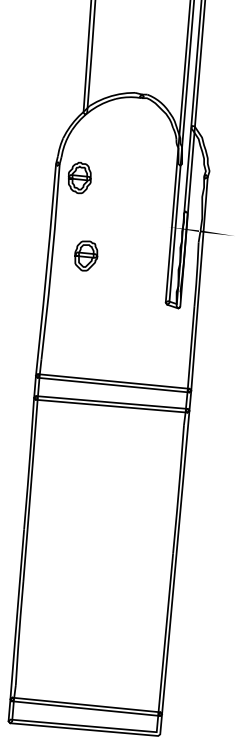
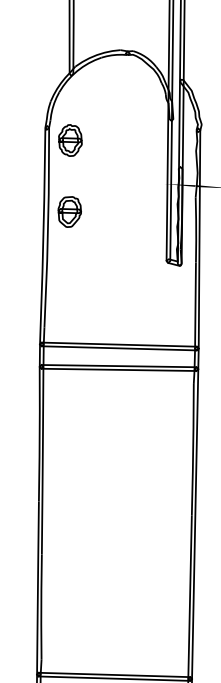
part: (86, 255) -> (70, 211), moved

